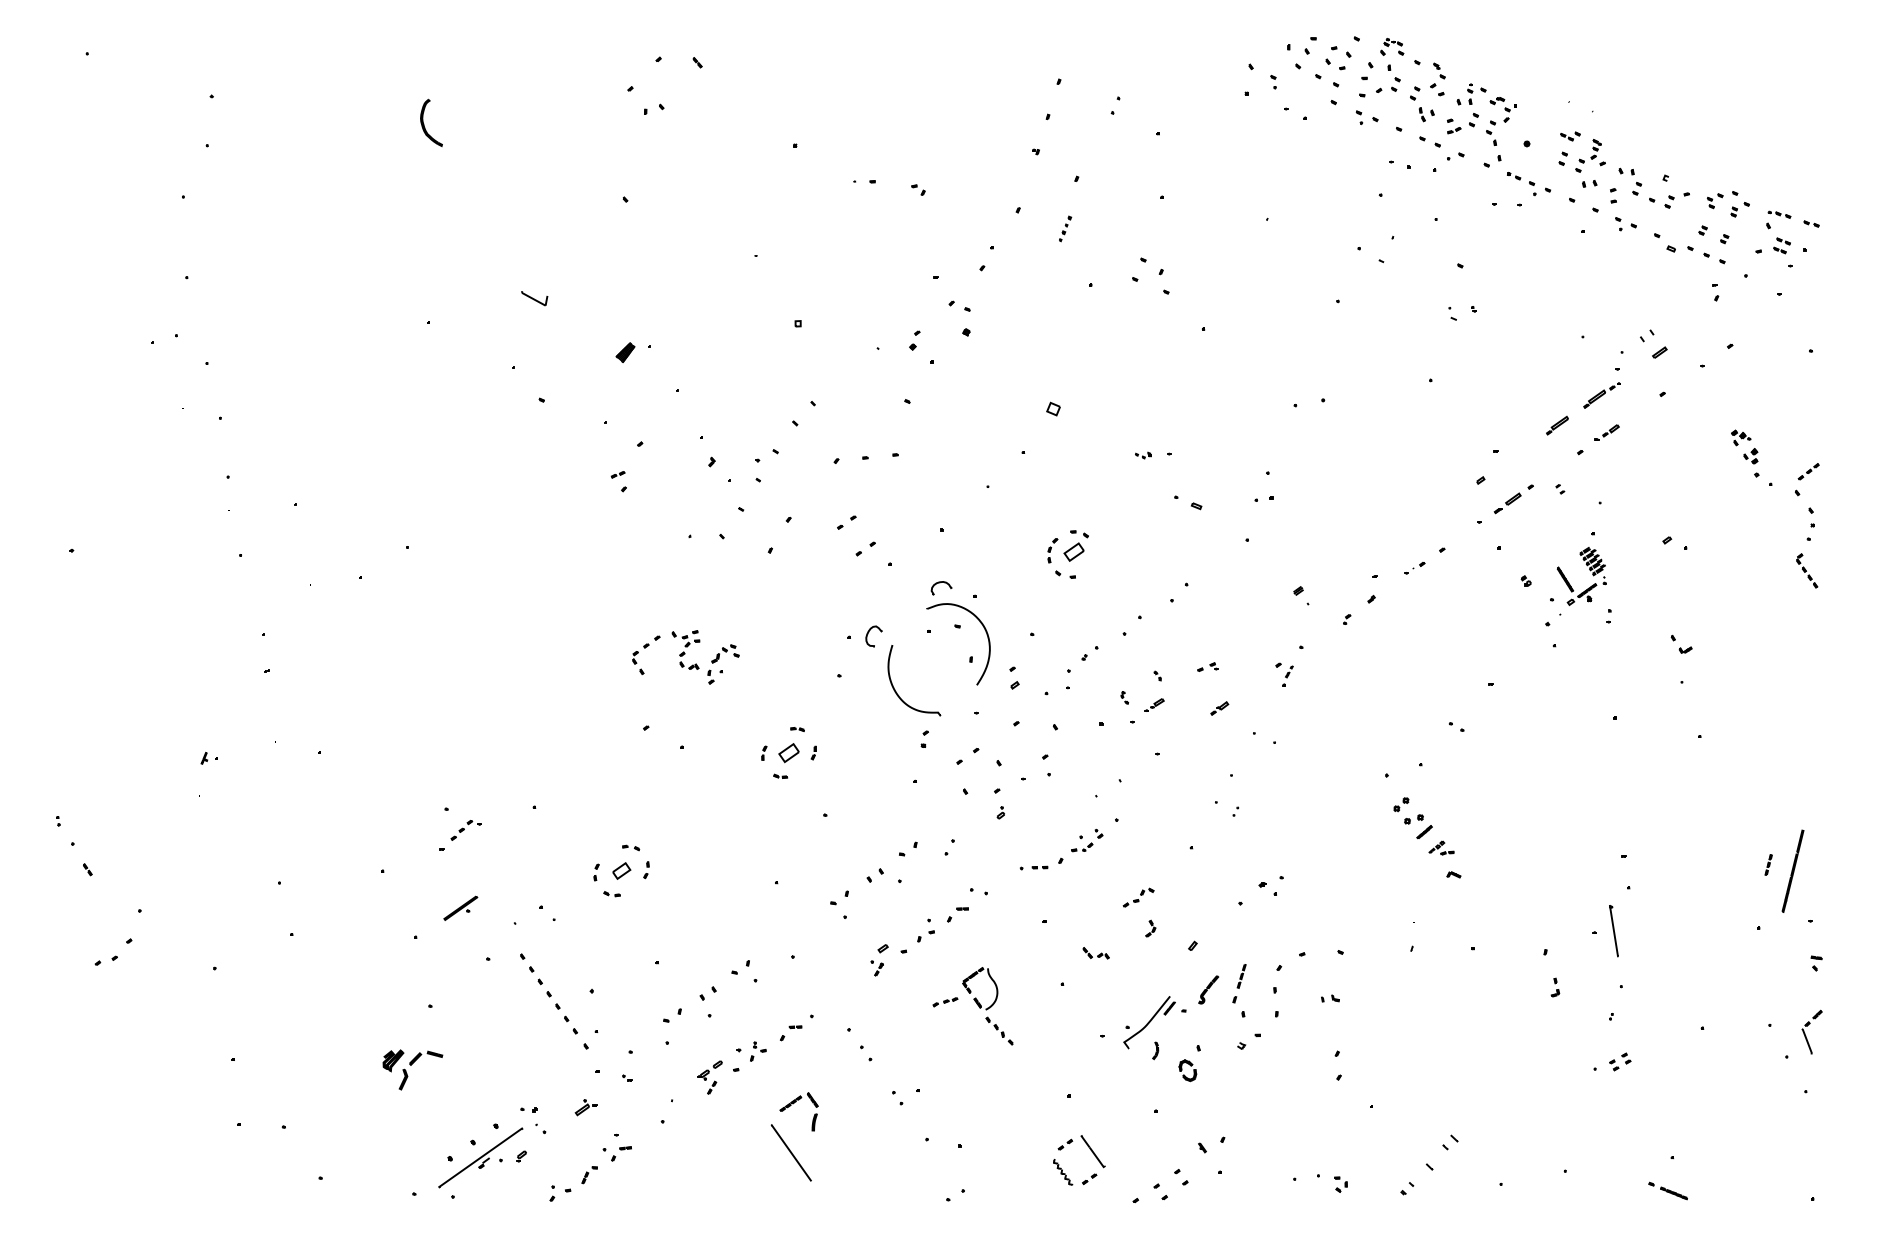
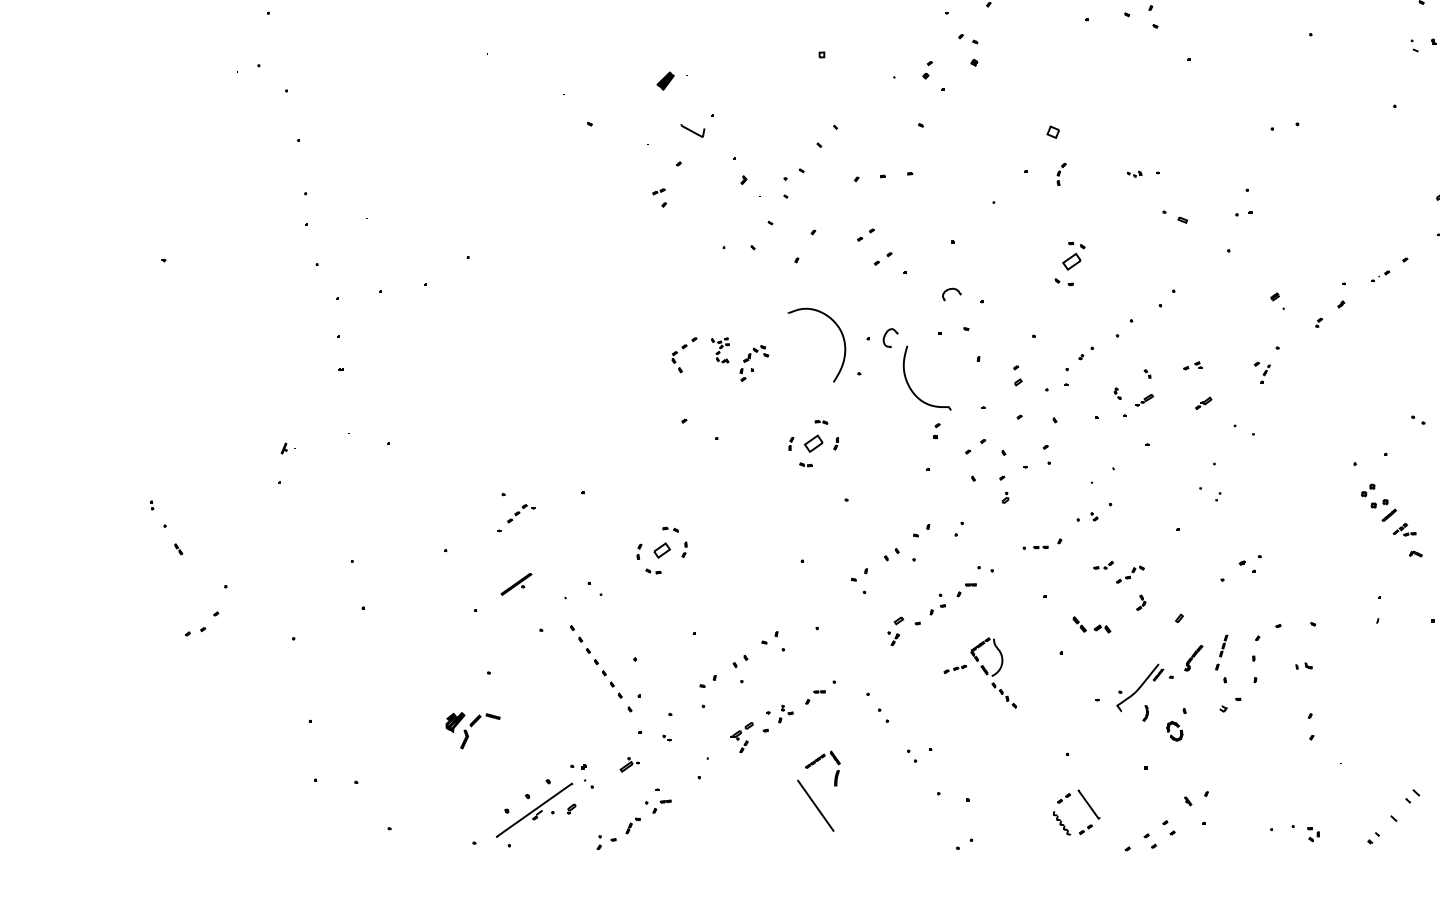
part: (534, 298) -> (692, 130), moved
part: (1052, 550) -> (1061, 174), moved
curve: (986, 635) -> (842, 337), moved
part: (685, 649) -> (719, 349), size x0.7
part: (1082, 847) -> (1103, 565), moved
part: (1095, 953) -> (1091, 625), size x1.6

